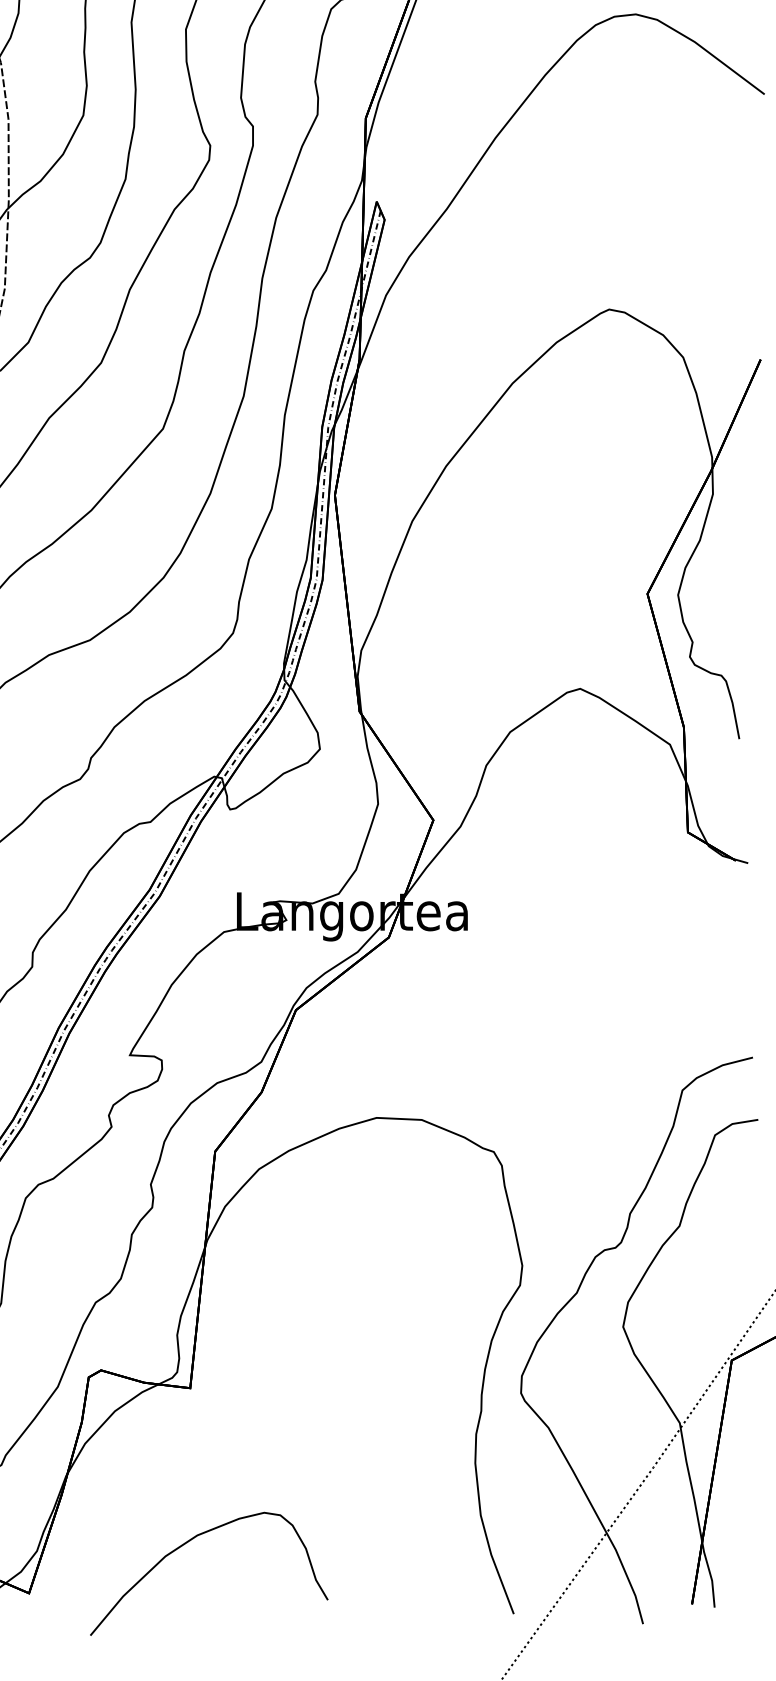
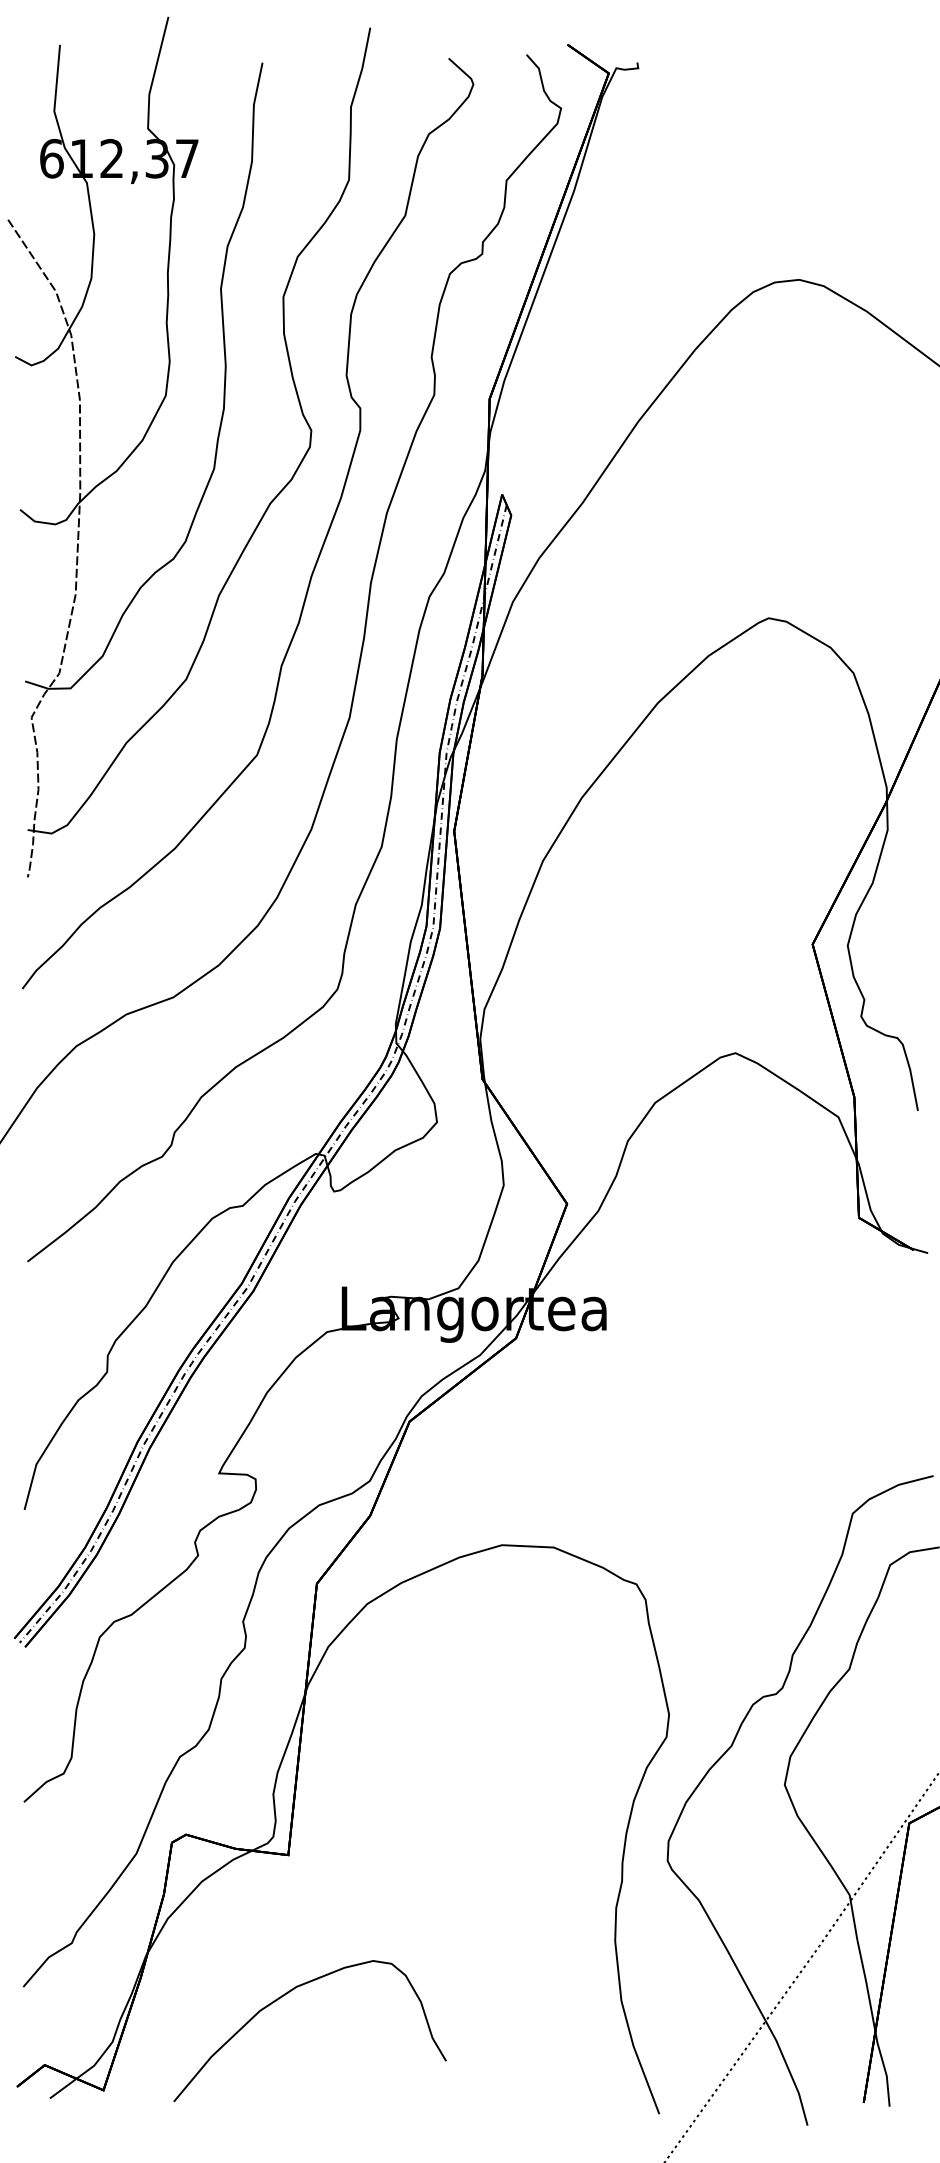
curve: (187, 1542) -> (285, 1995), moved

